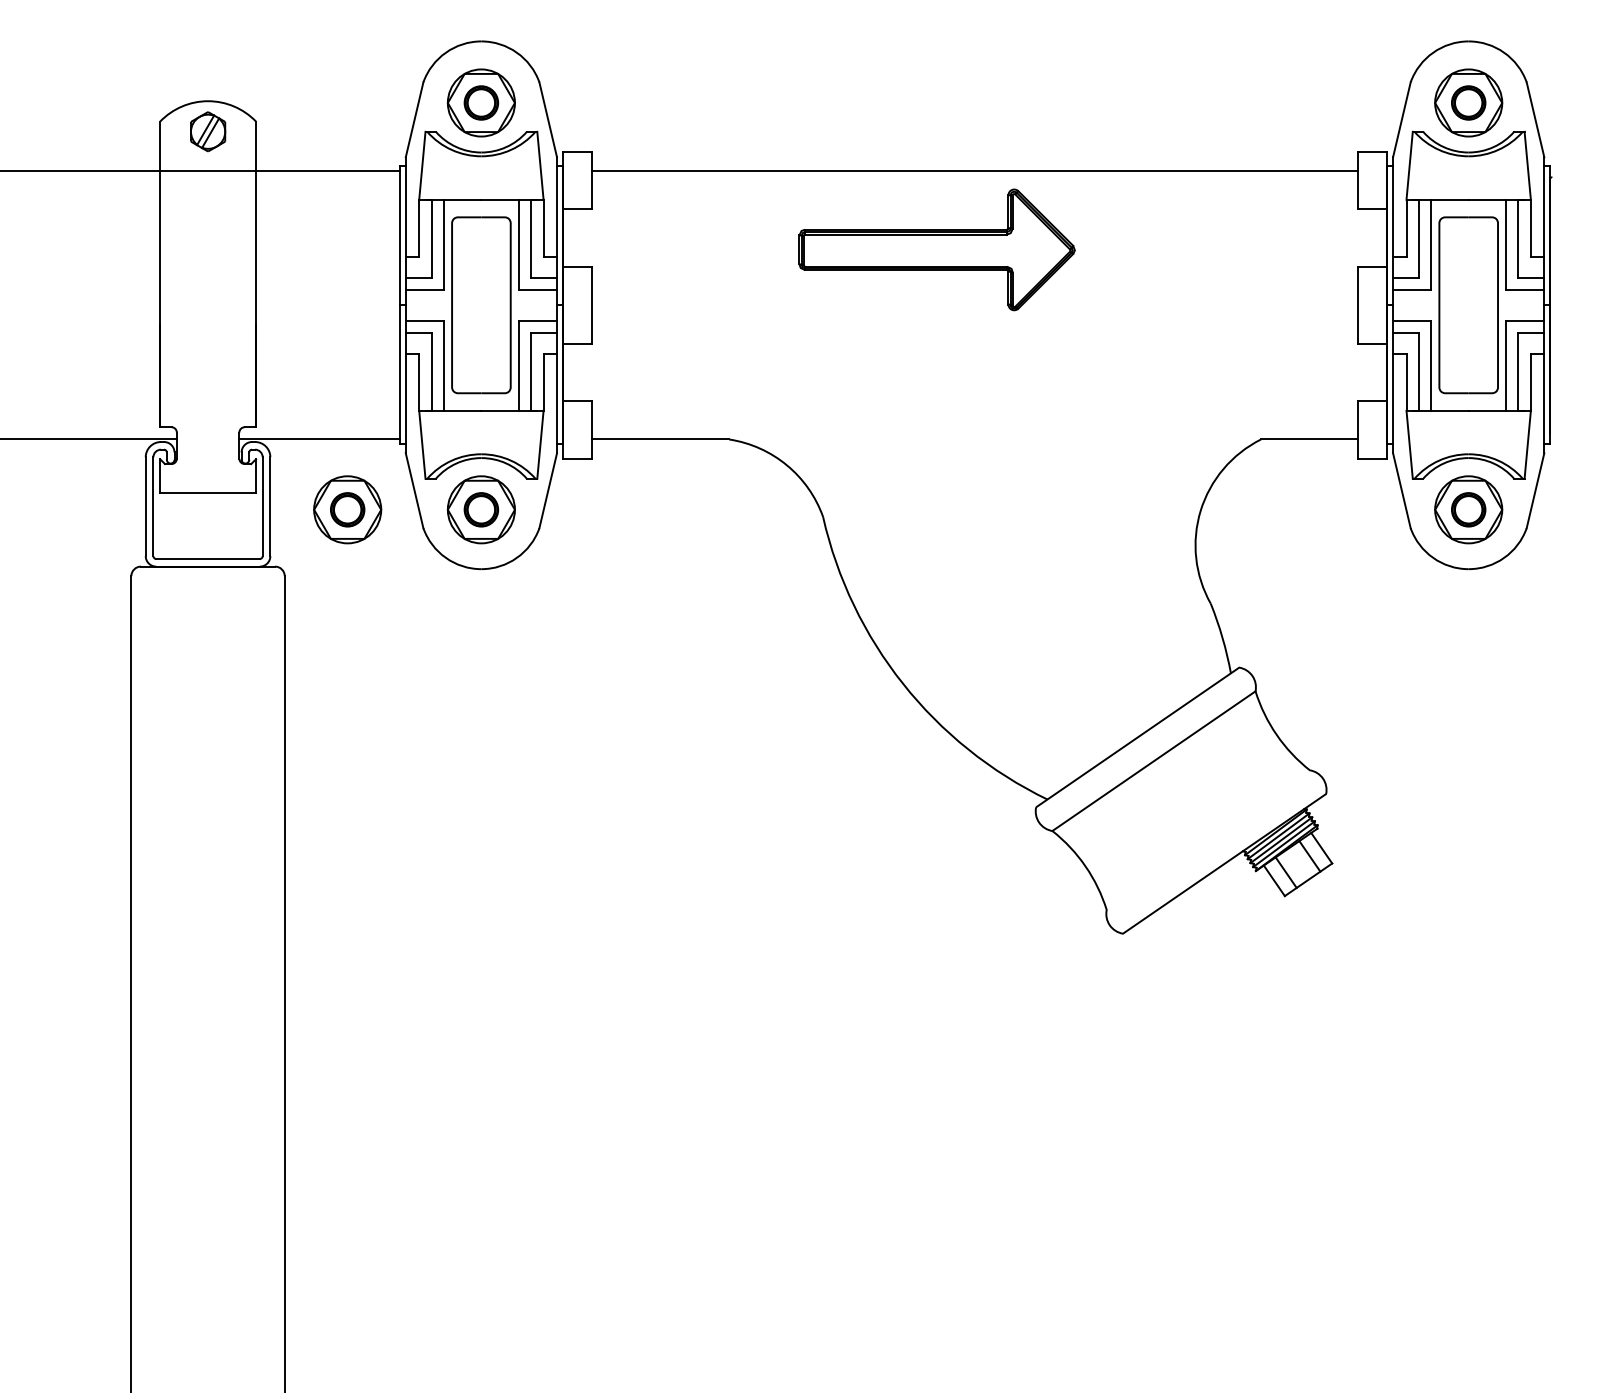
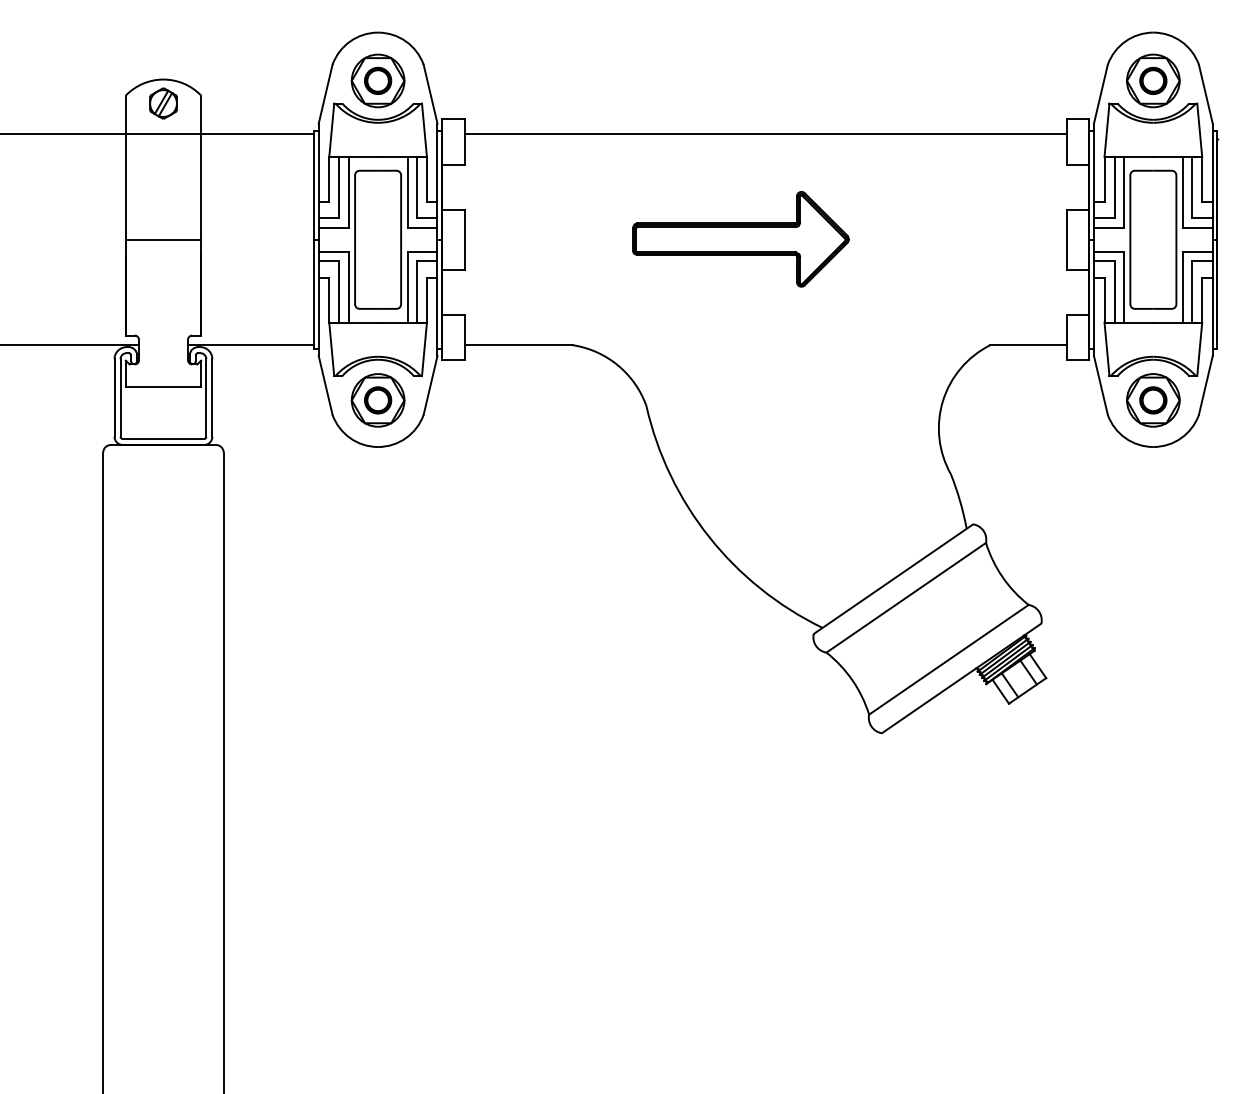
part: (936, 250) -> (740, 239), moved
line: (208, 304) -> (163, 239), added
part: (346, 509) -> (272, 400), removed
line: (1207, 839) -> (948, 659), added

